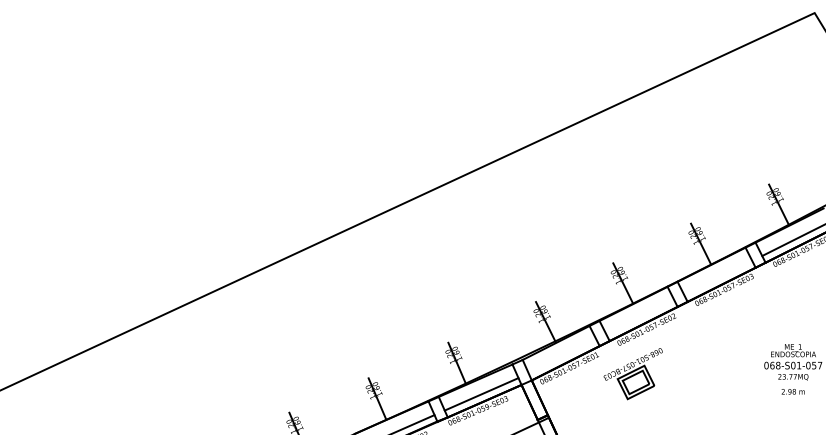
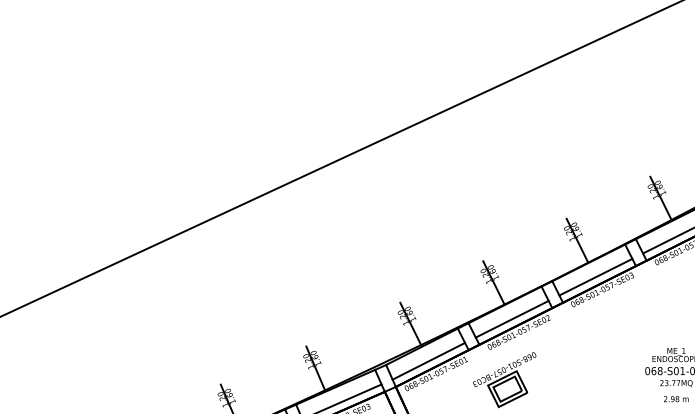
line: (718, 278) -> (596, 277), added
line: (640, 317) -> (512, 319), added
line: (562, 356) -> (428, 361), added

